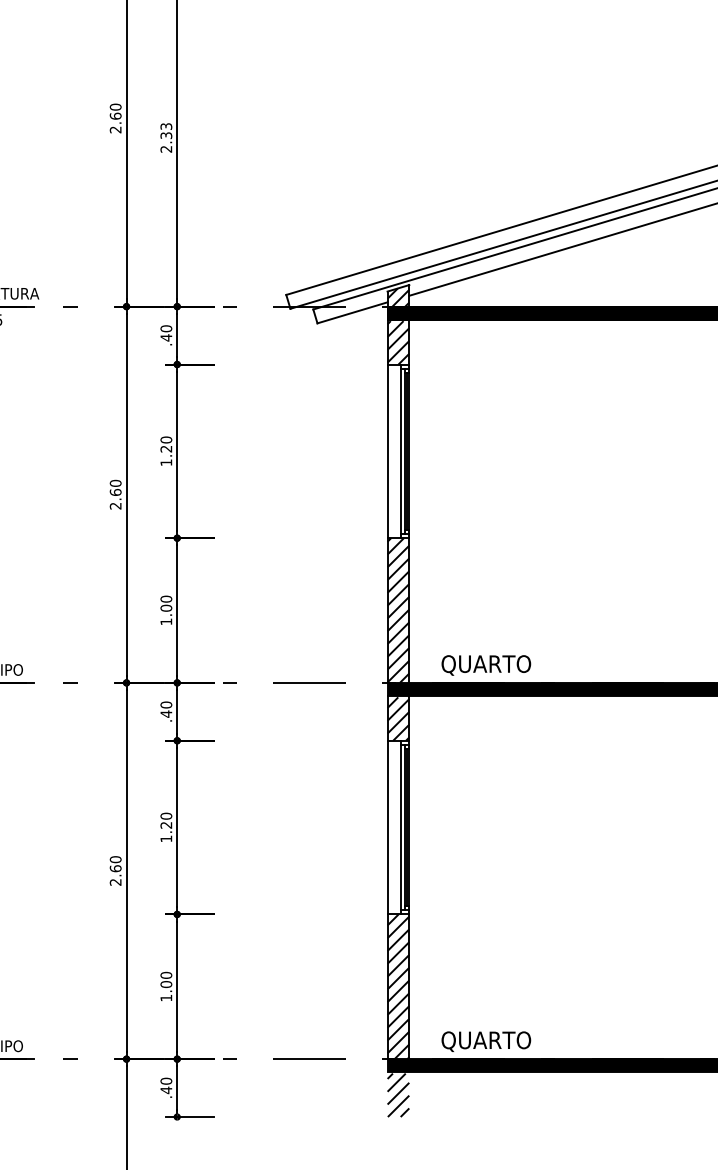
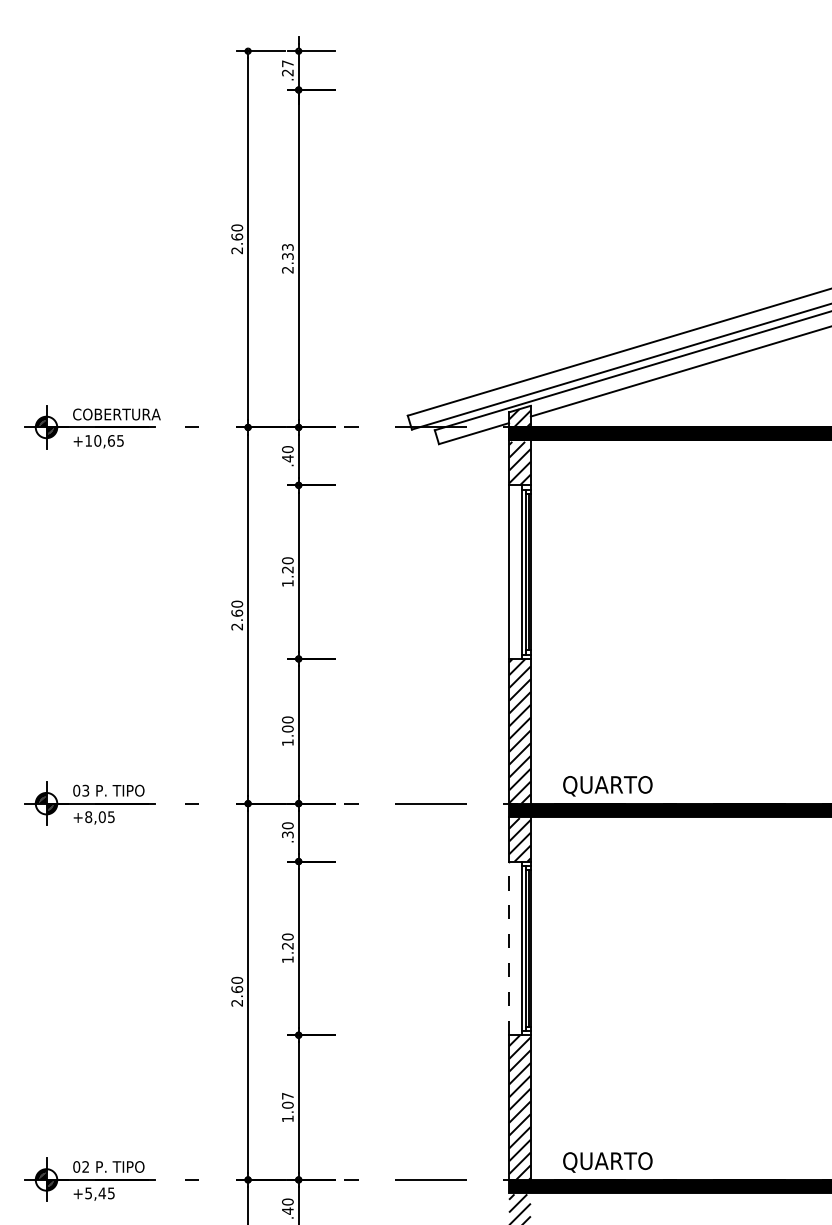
text: (165, 713) -> (287, 834), .40 -> .30
line: (387, 827) -> (509, 948), solid -> dashed
text: (165, 974) -> (287, 1095), 1.00 -> 1.07

